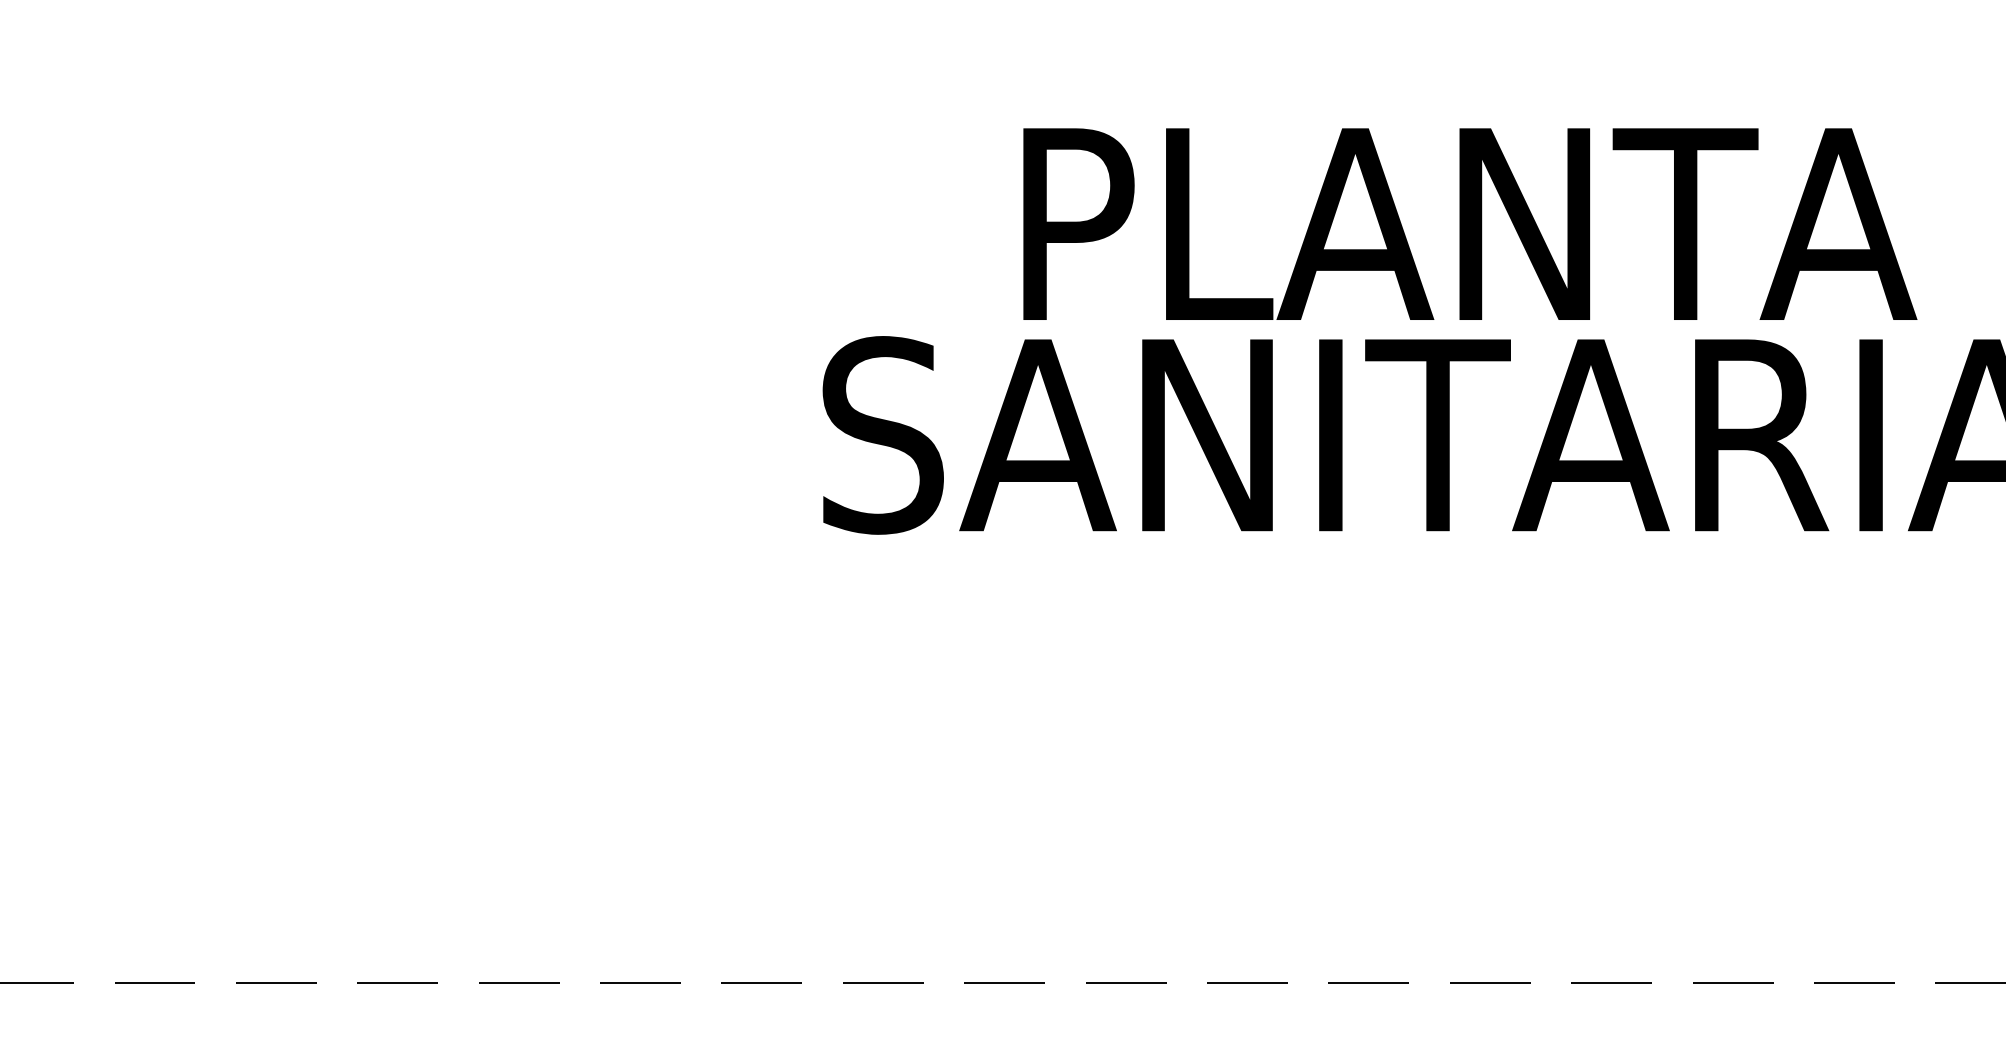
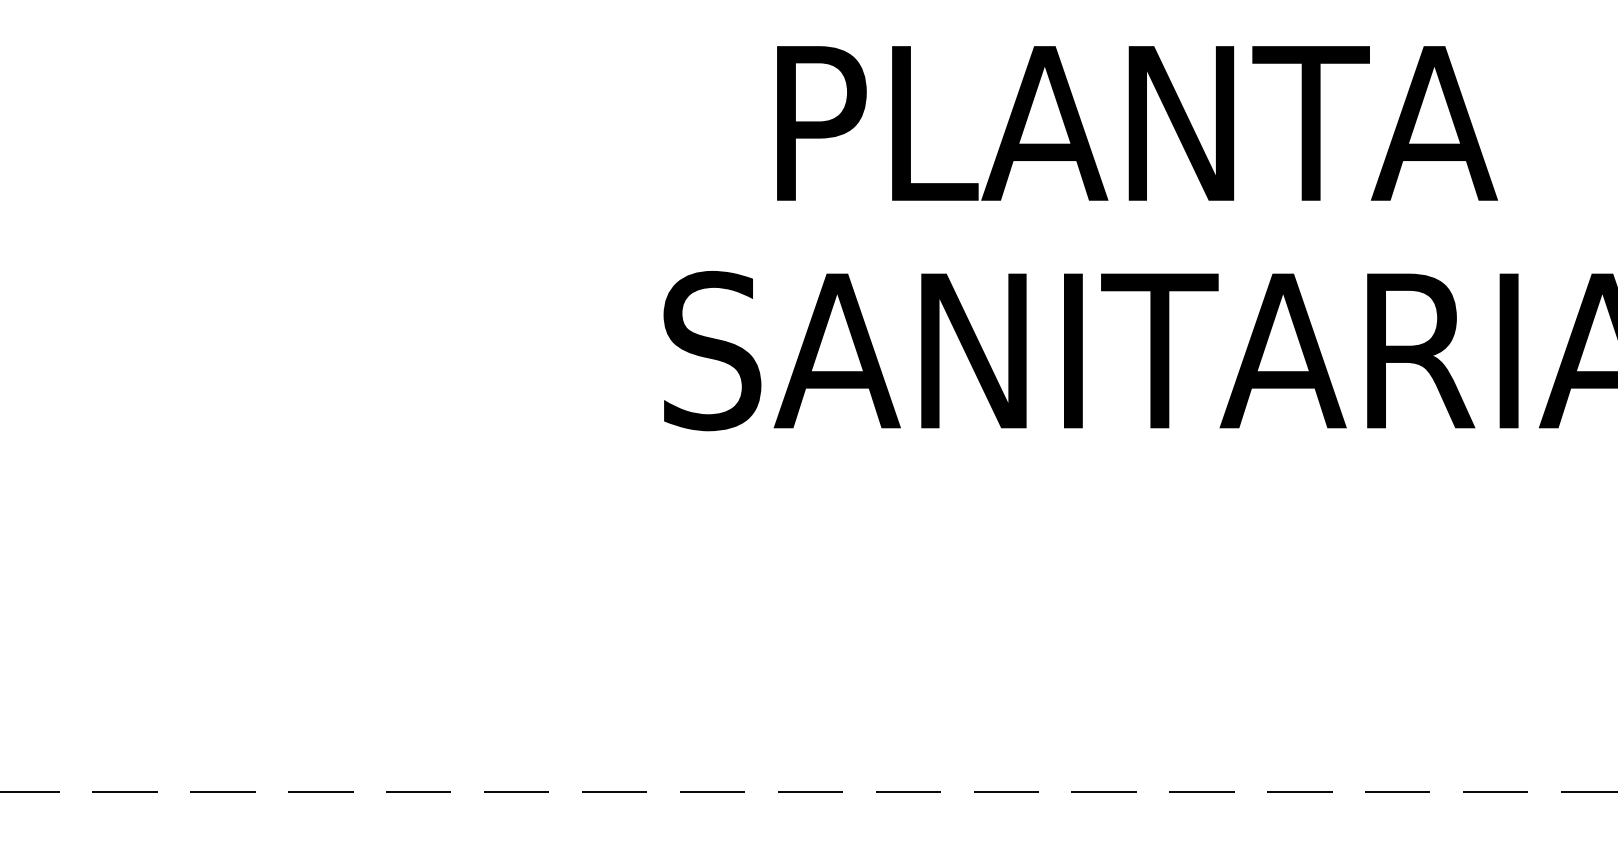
text: (1470, 223) -> (1137, 122), moved

